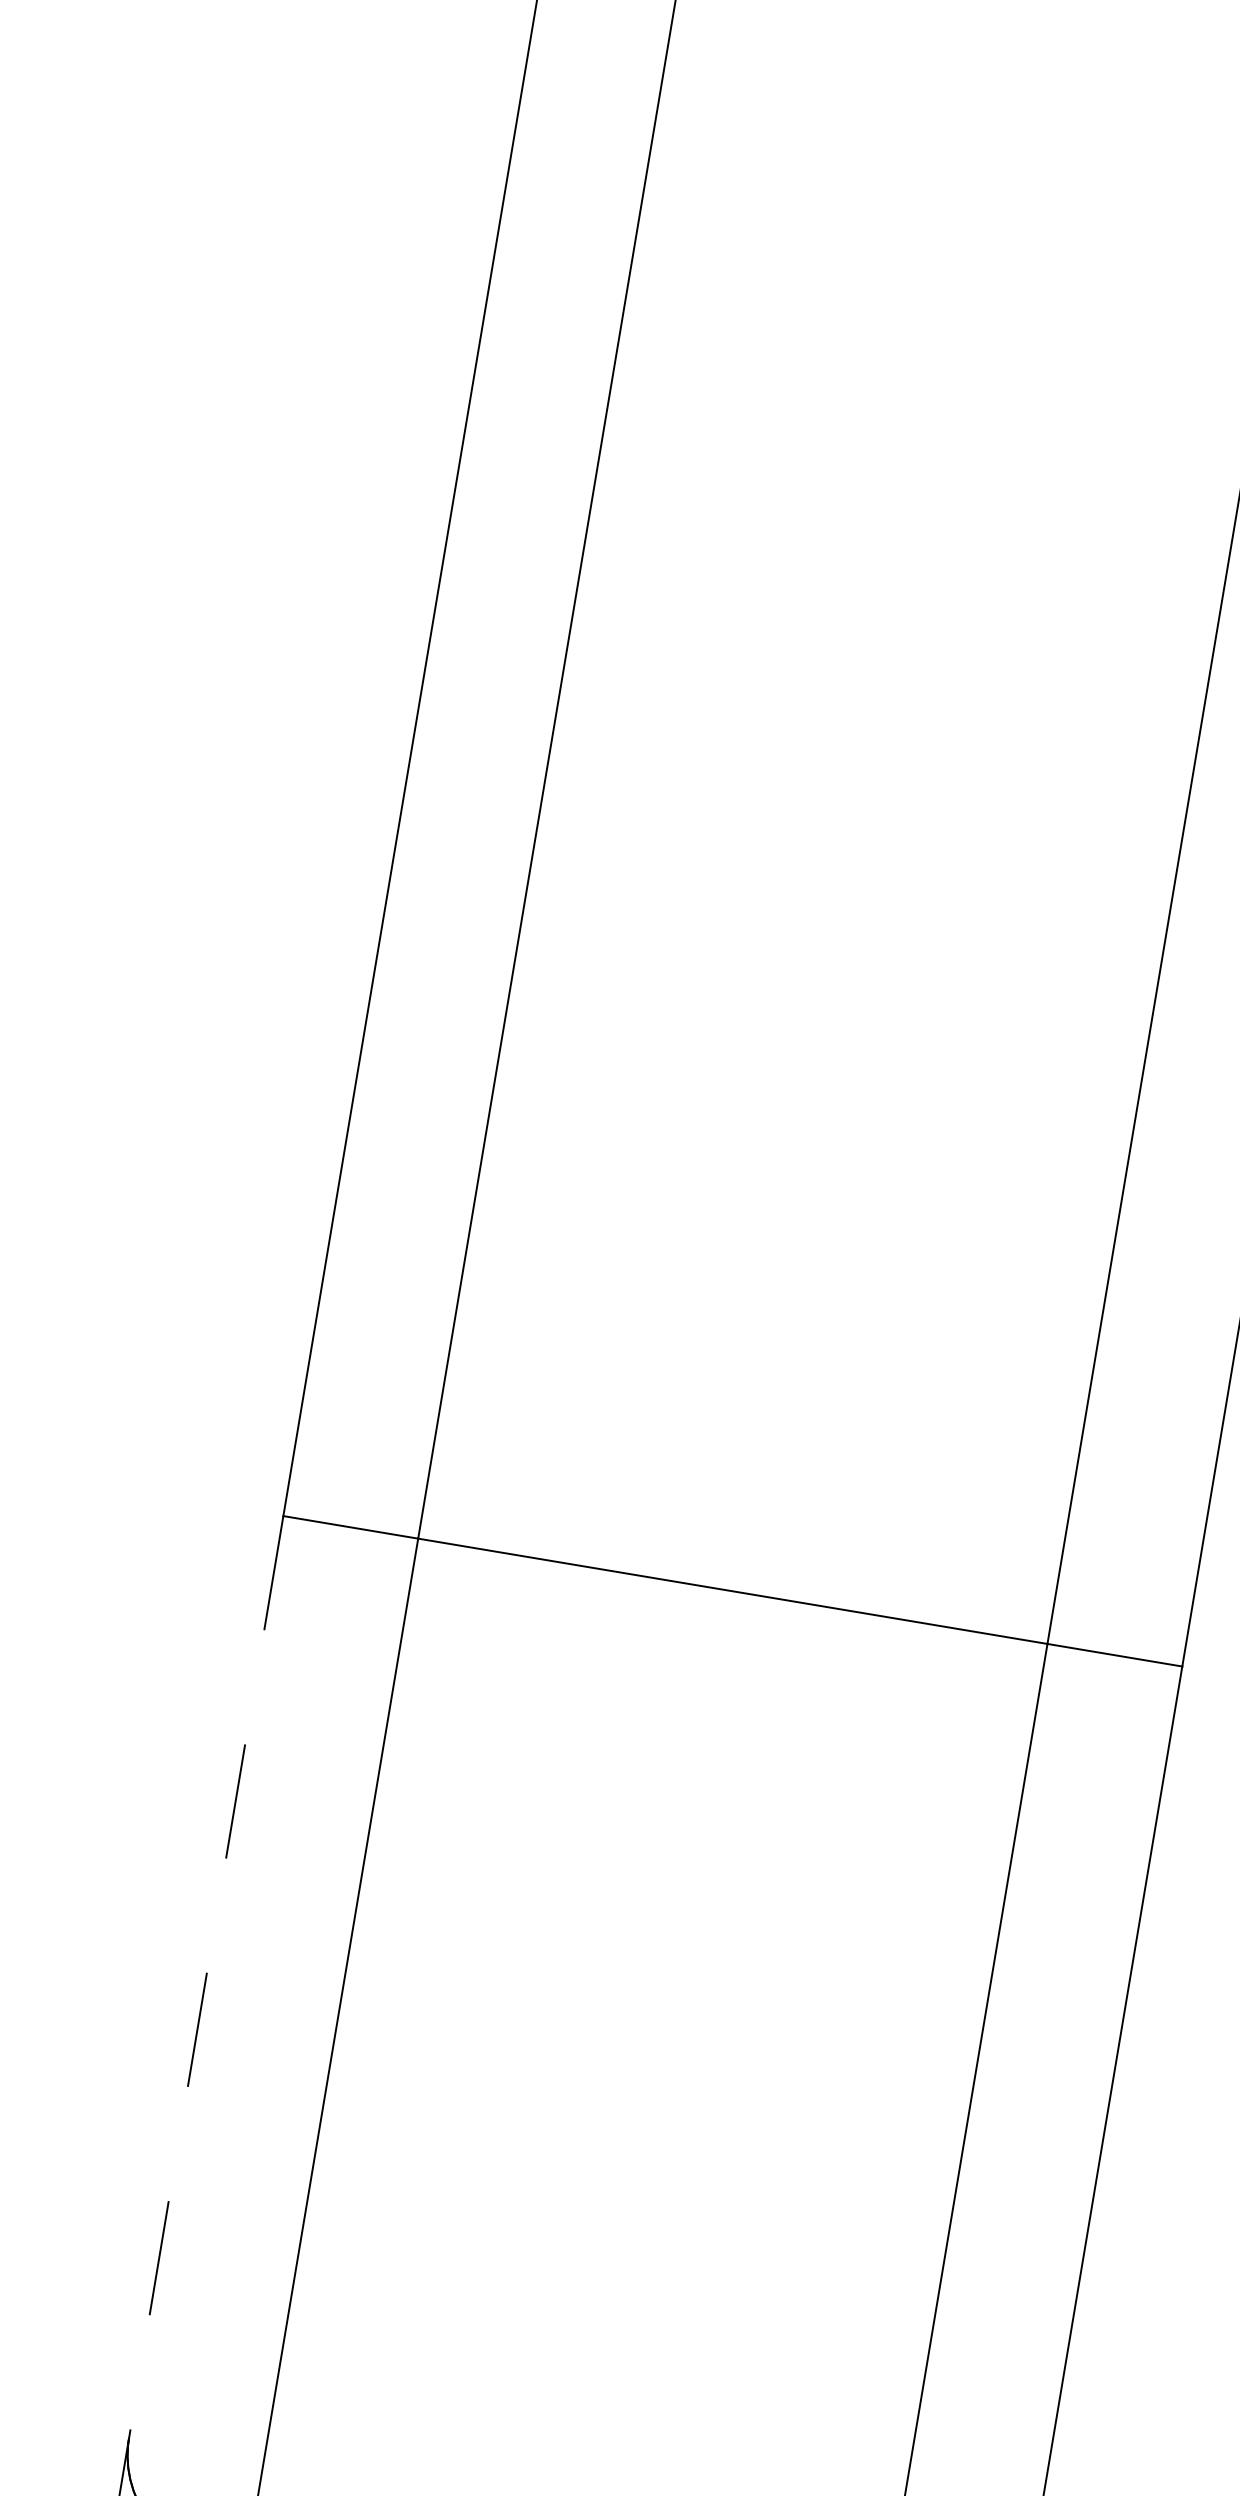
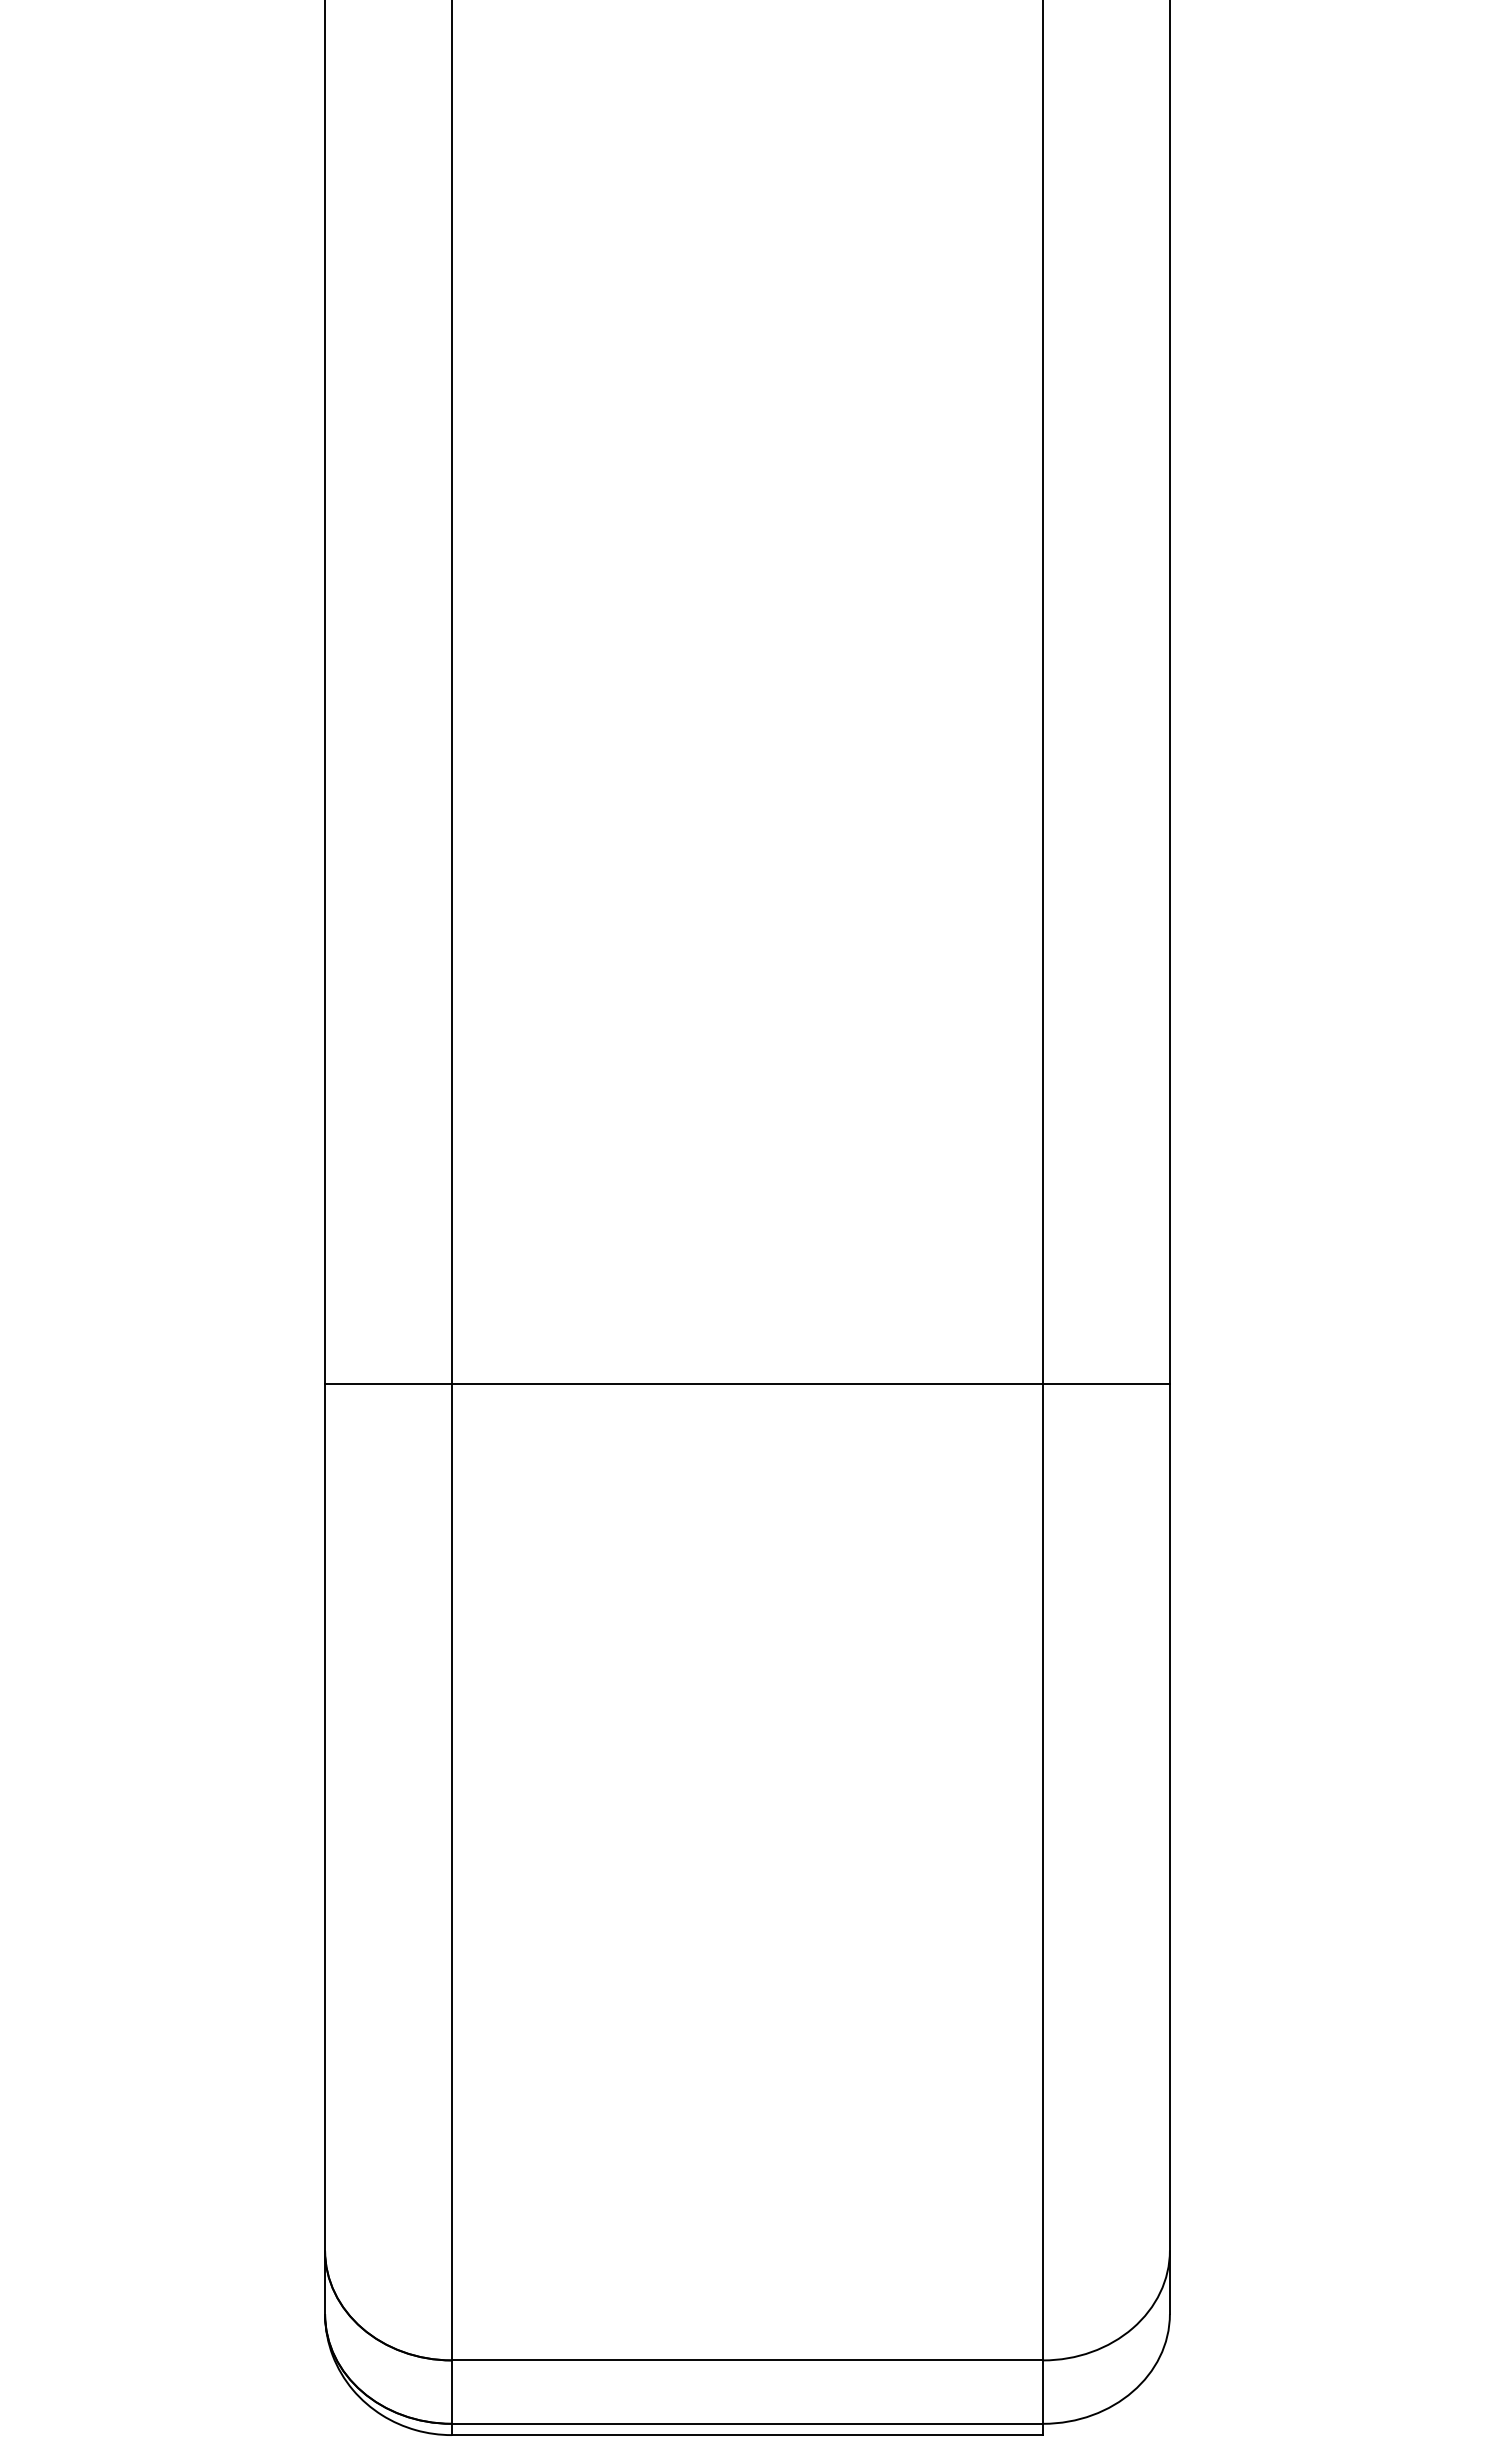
line: (206, 1977) -> (325, 1817), dashed -> solid

